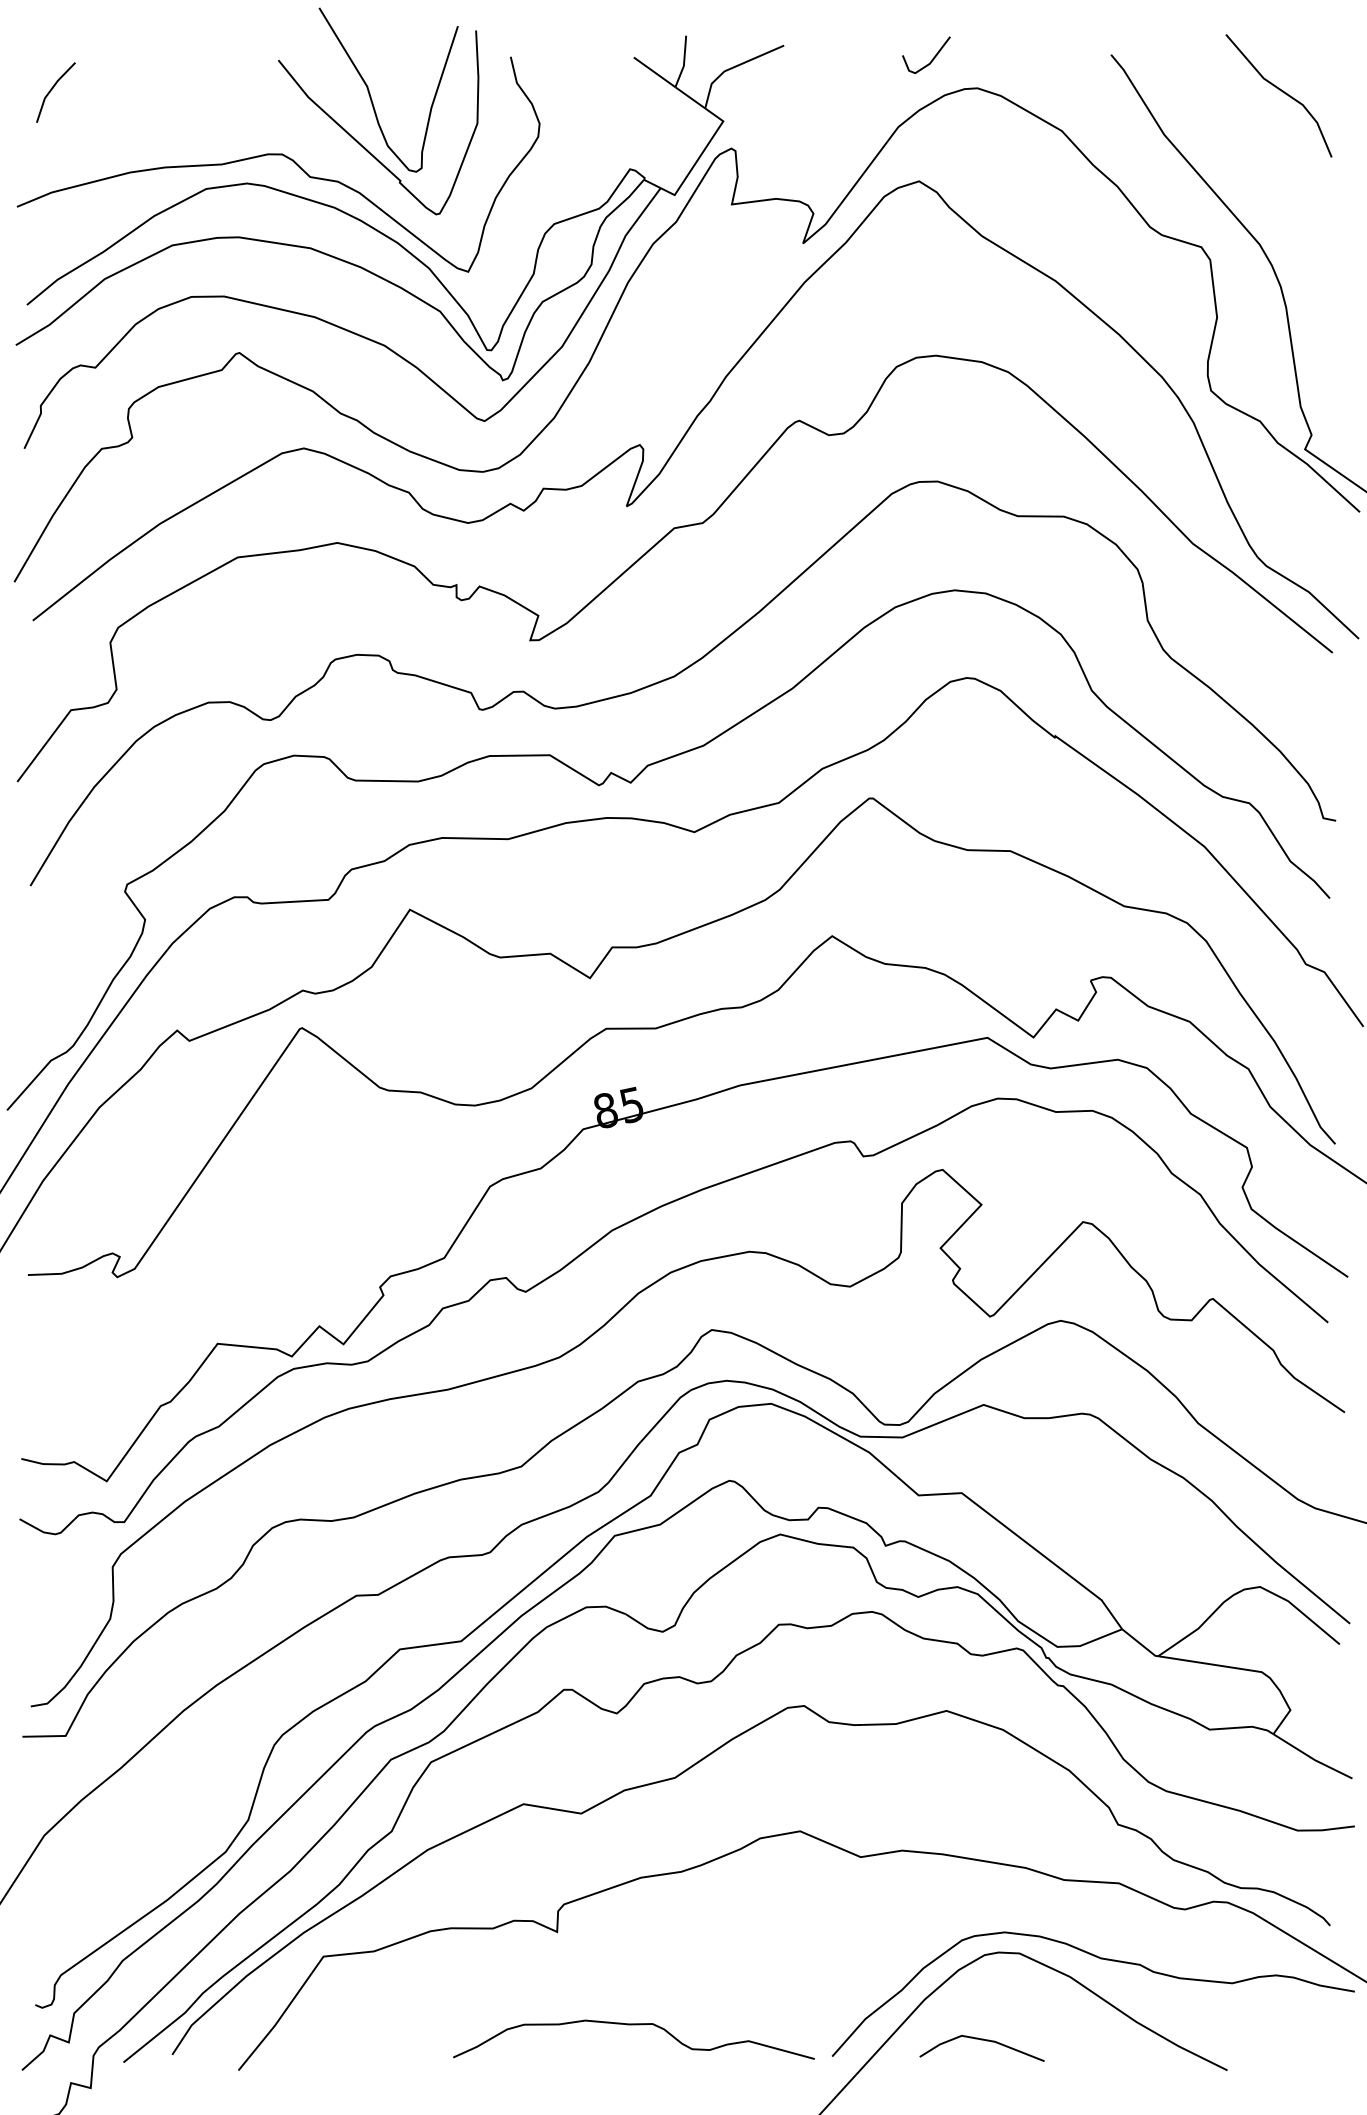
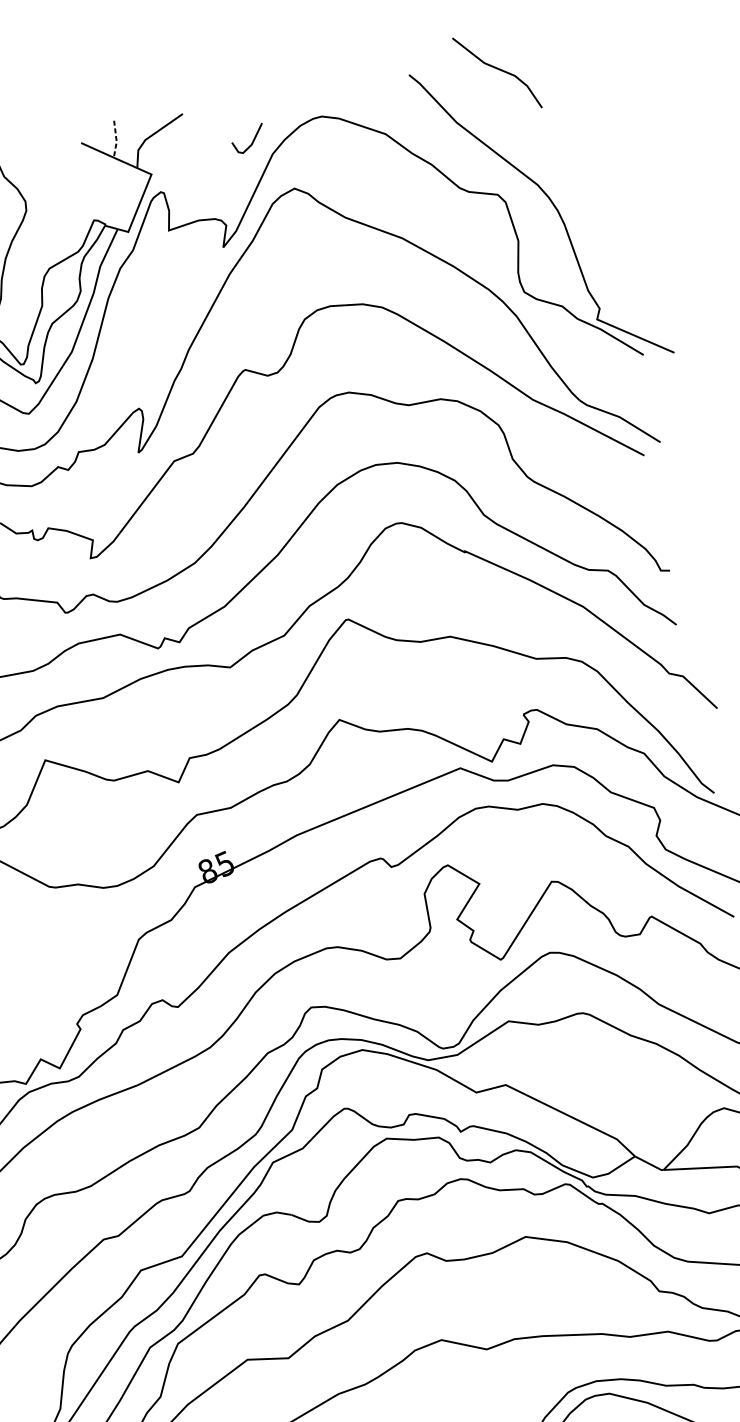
line: (931, 59) -> (252, 141), moved
line: (684, 63) -> (116, 140), solid -> dashed
line: (1281, 91) -> (498, 69), moved

